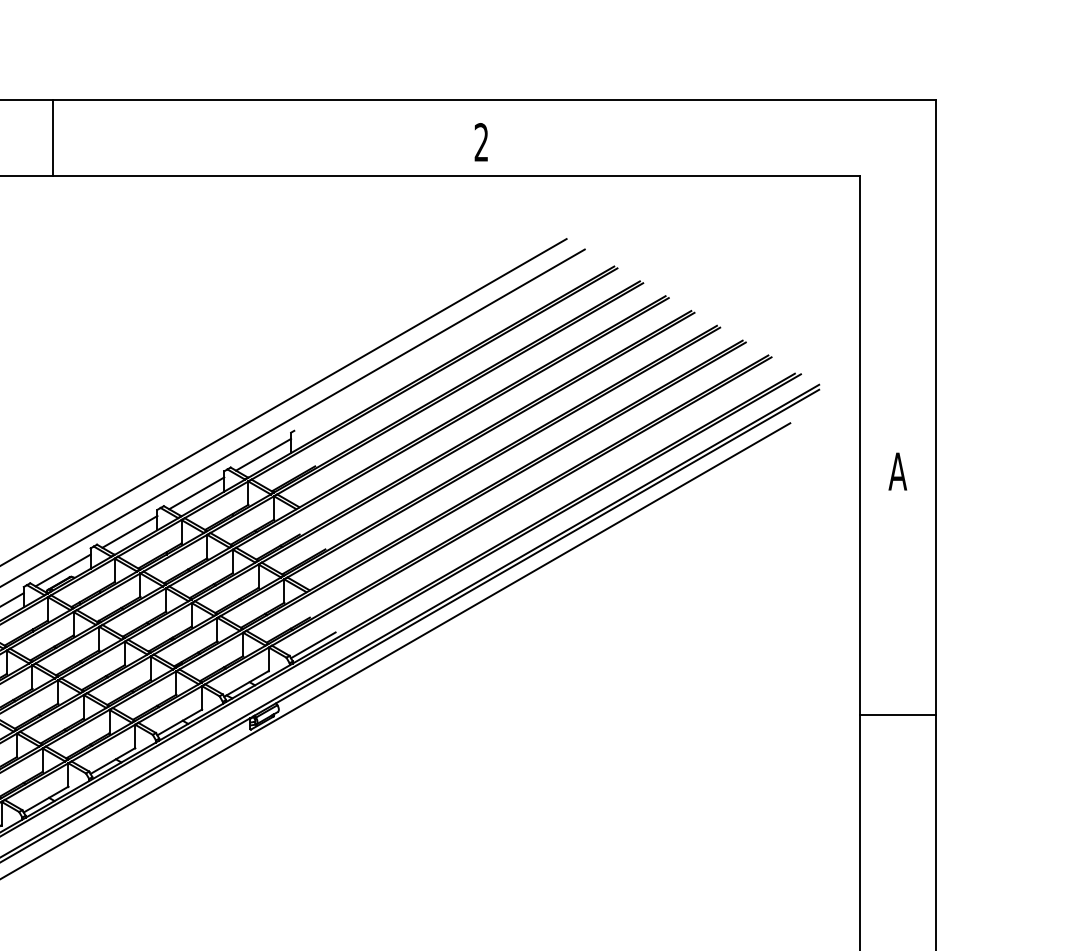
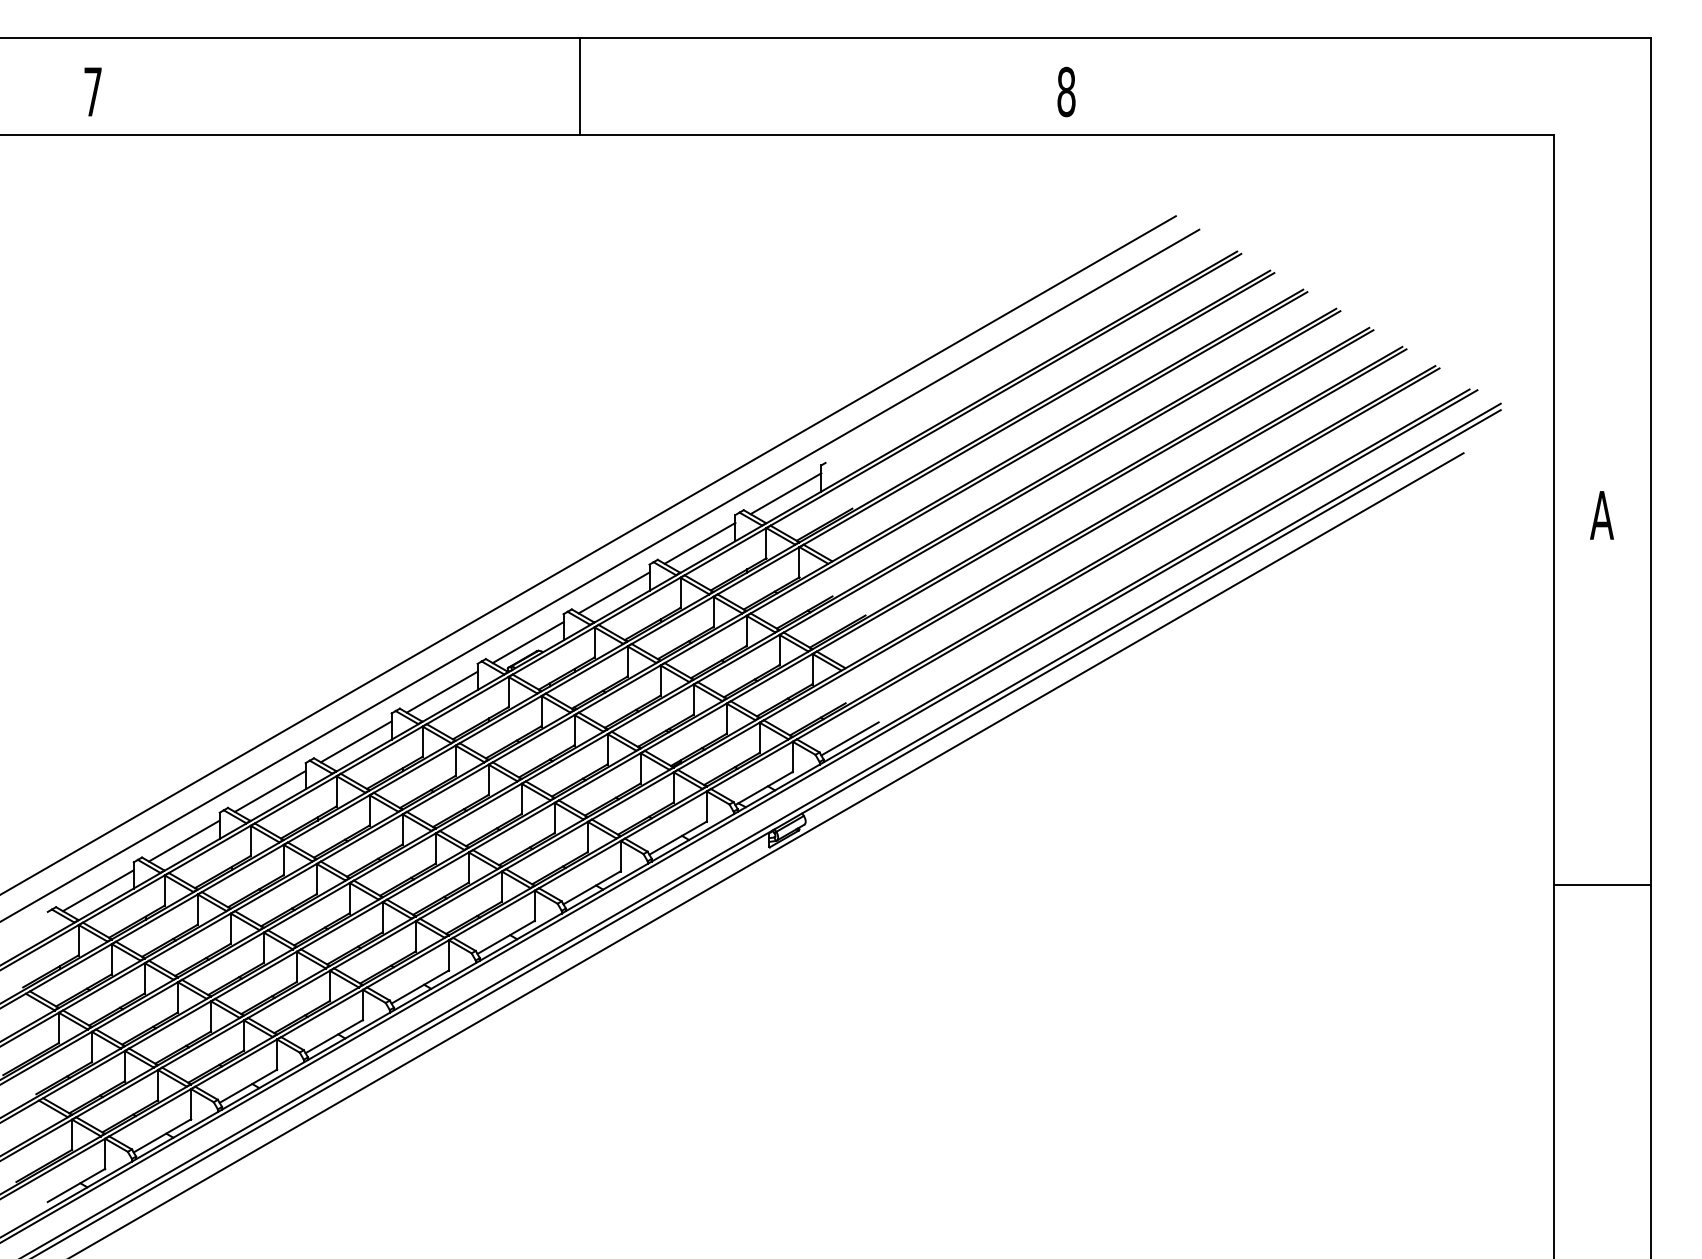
line: (53, 138) -> (580, 86), moved
text: (481, 142) -> (1066, 91), 2 -> 8
line: (897, 714) -> (1601, 884), moved

